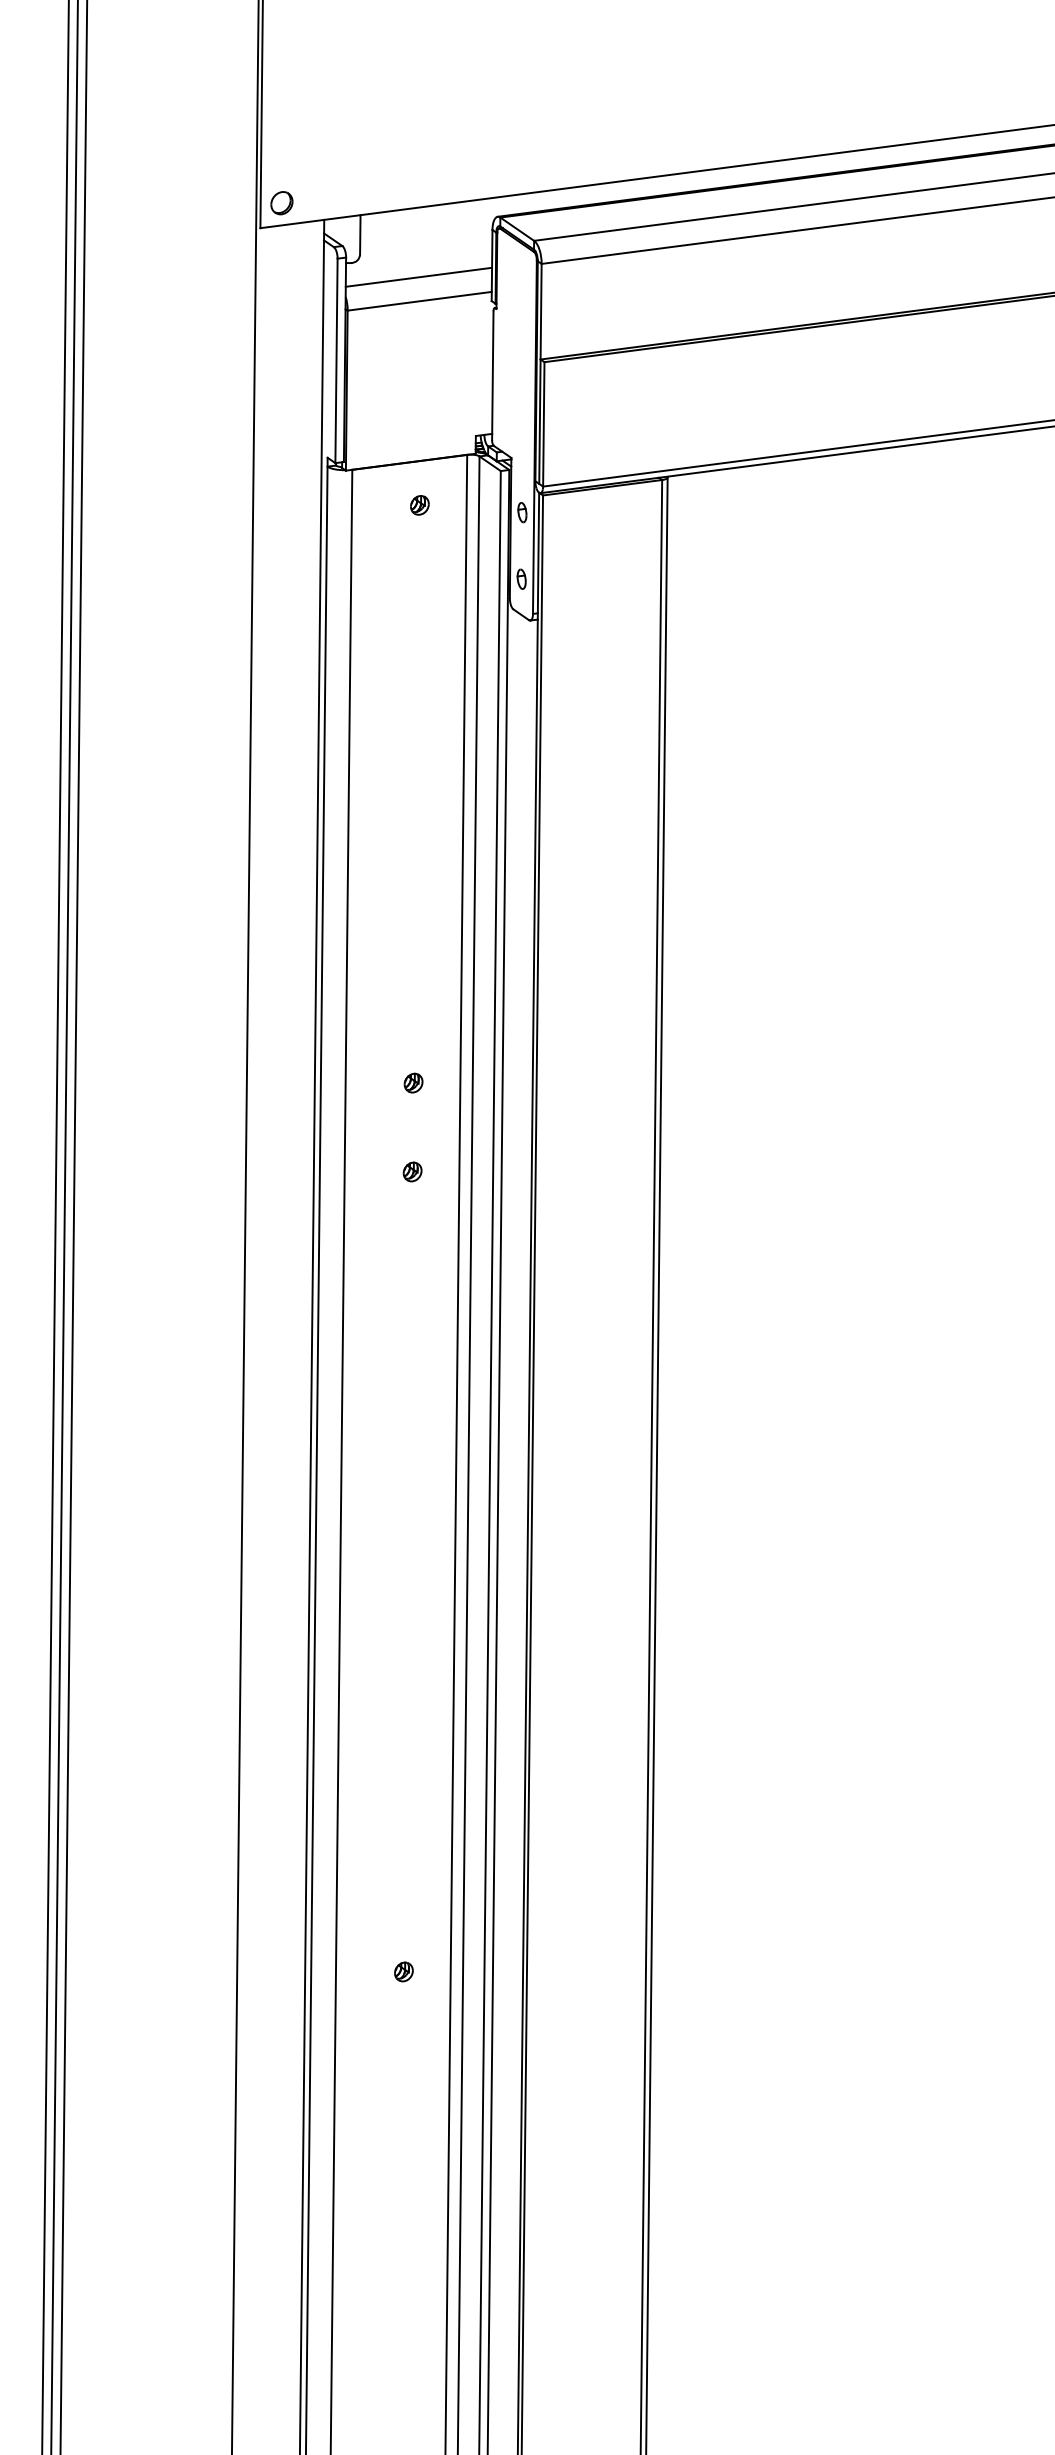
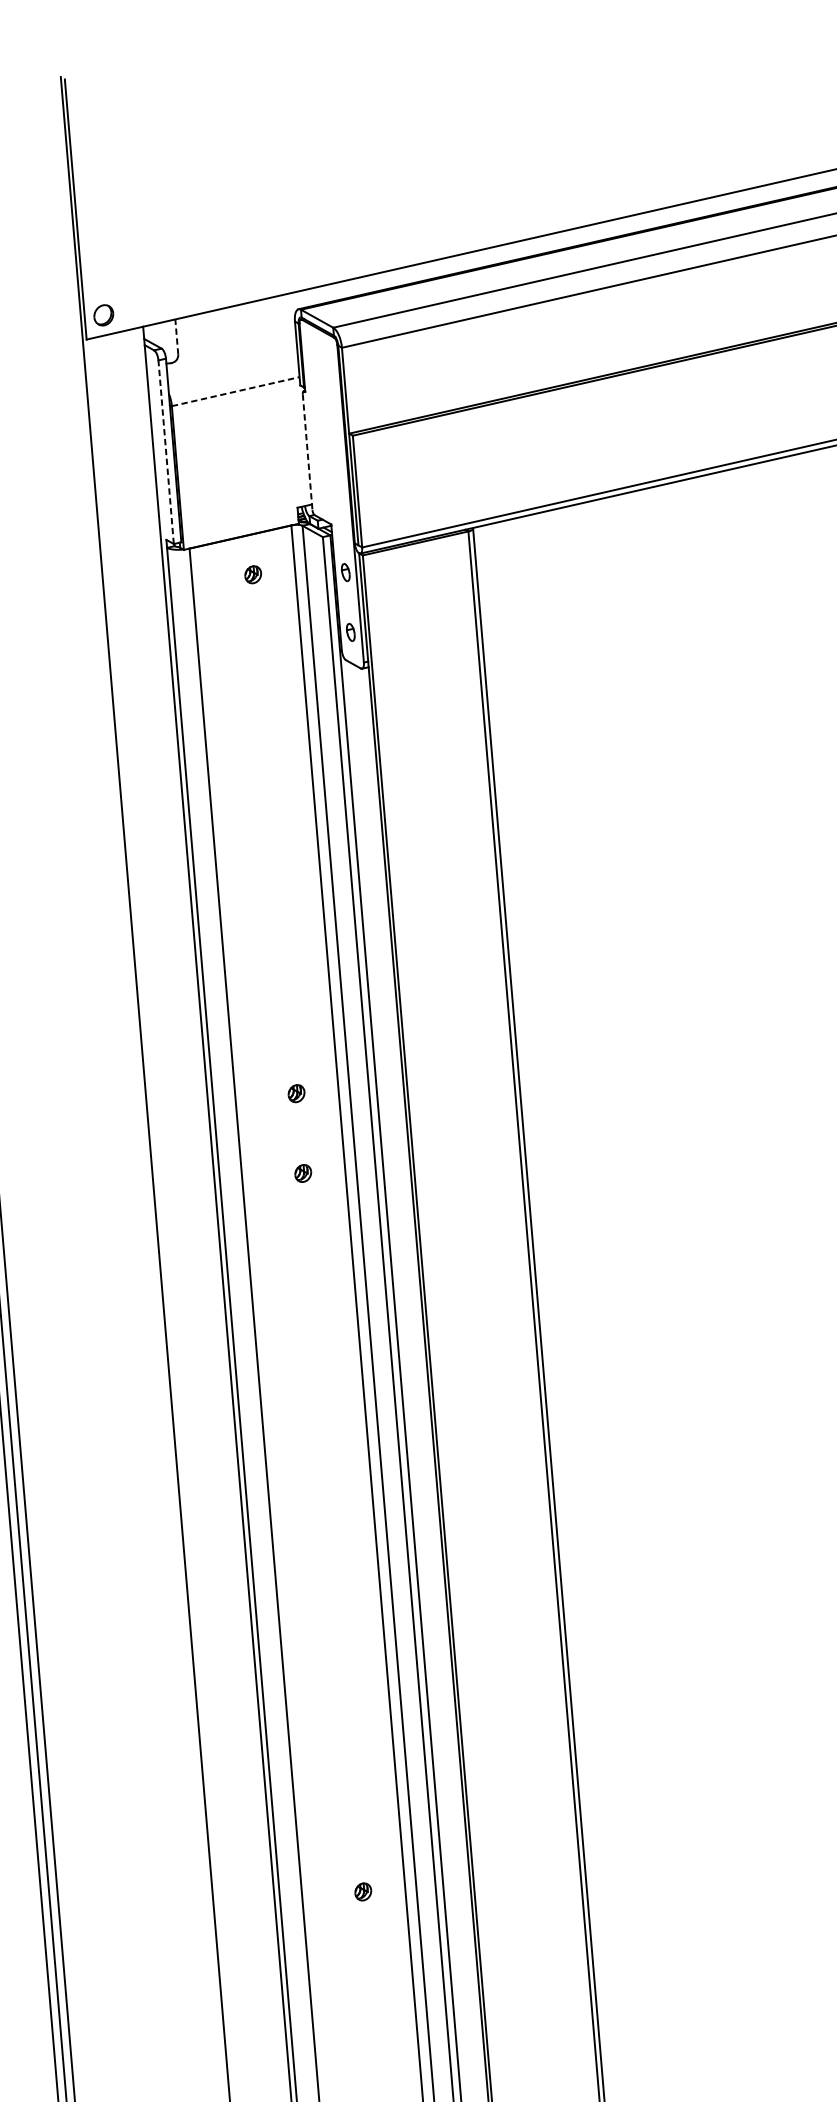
line: (360, 234) -> (176, 336), solid -> dashed
line: (418, 276) -> (232, 369), removed
line: (419, 301) -> (235, 391), solid -> dashed
line: (336, 360) -> (166, 451), solid -> dashed
line: (492, 376) -> (307, 452), solid -> dashed

